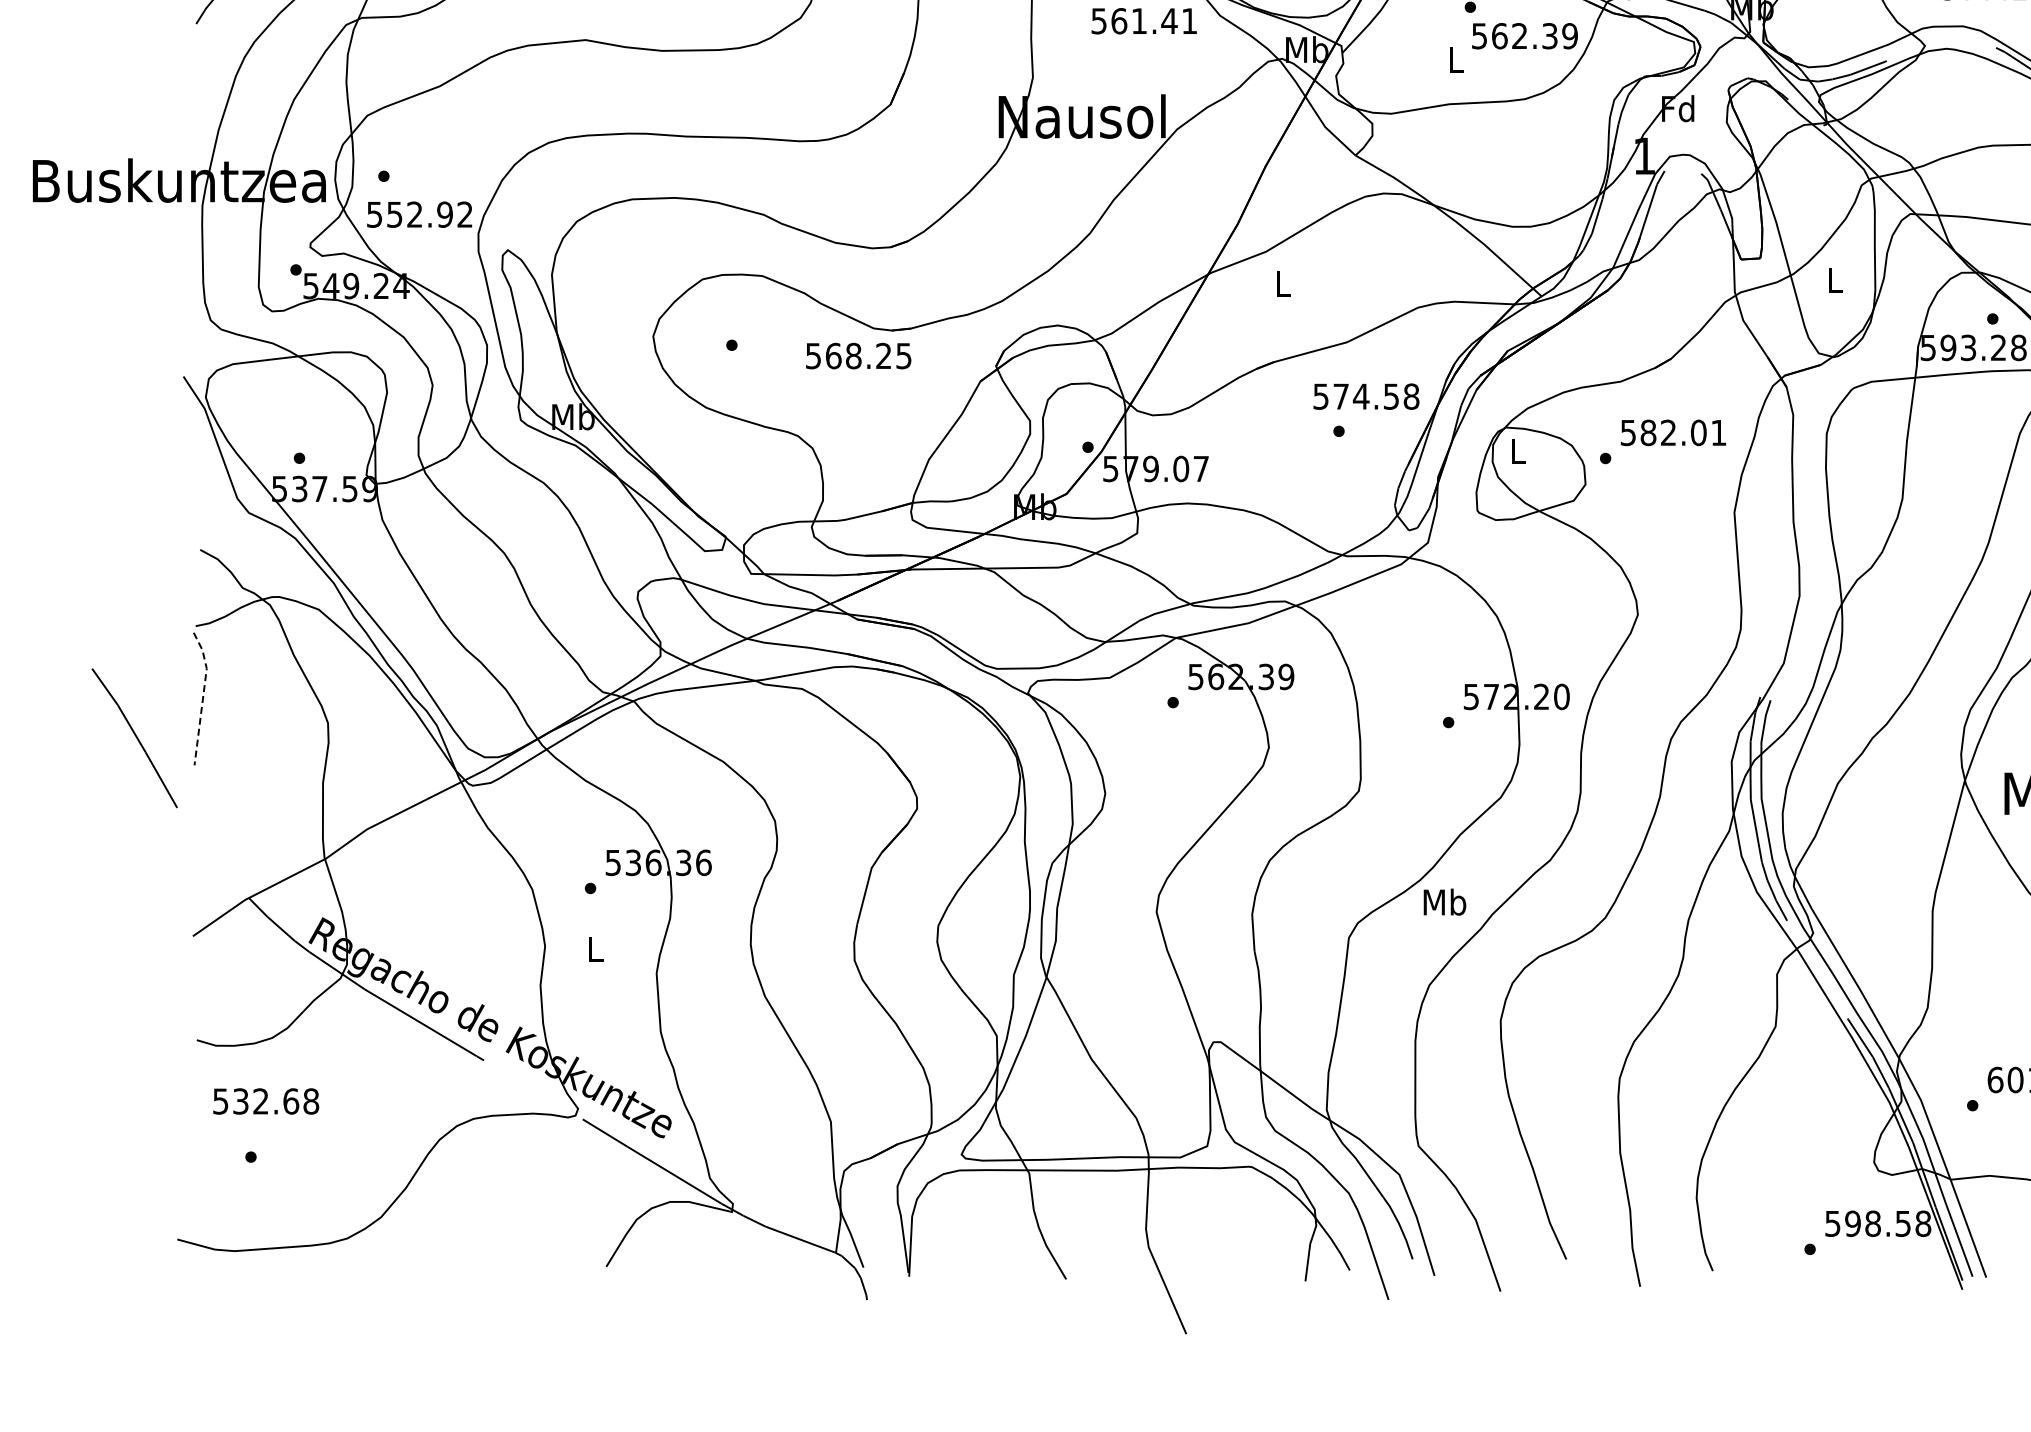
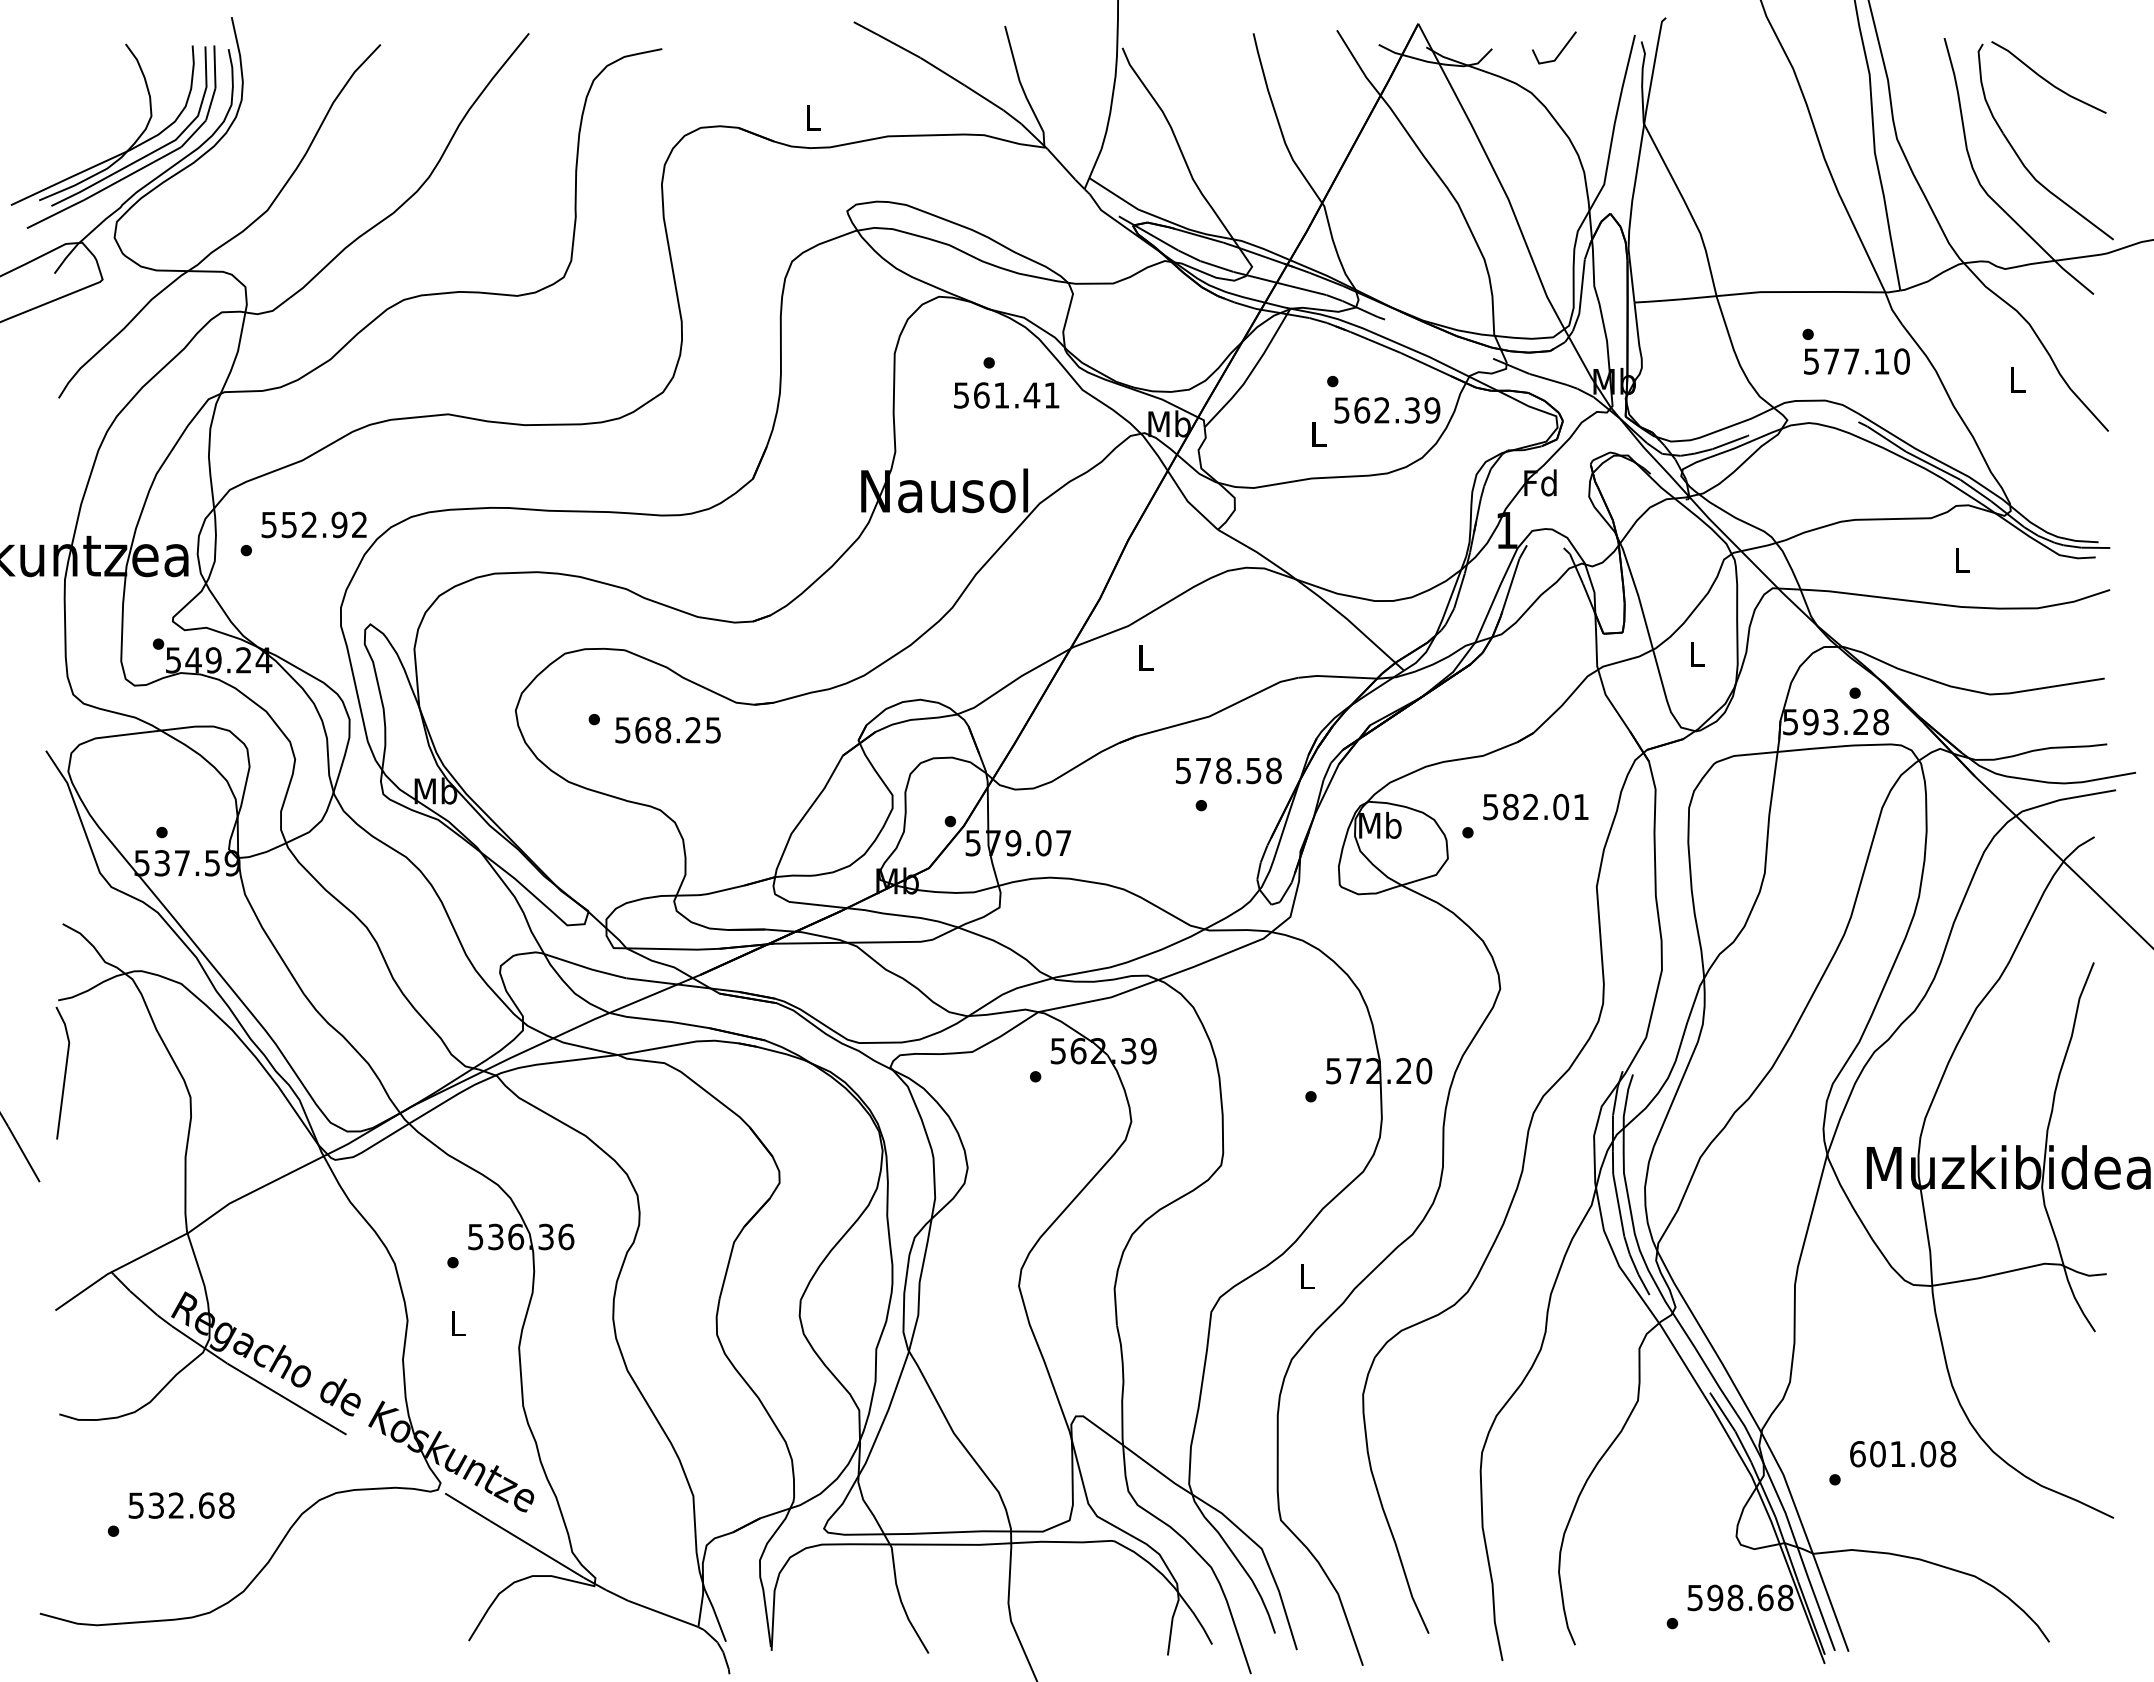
text: (419, 214) -> (313, 524), moved
text: (858, 356) -> (667, 730), moved
text: (1361, 396) -> (1223, 770), 574.58 -> 578.58
text: (1518, 450) -> (1380, 824), L -> Mb
line: (202, 696) -> (65, 1070), dashed -> solid
text: (1445, 901) -> (1307, 1275), Mb -> L
text: (265, 1101) -> (181, 1505), moved
text: (1903, 1223) -> (1765, 1597), 598.58 -> 598.68

